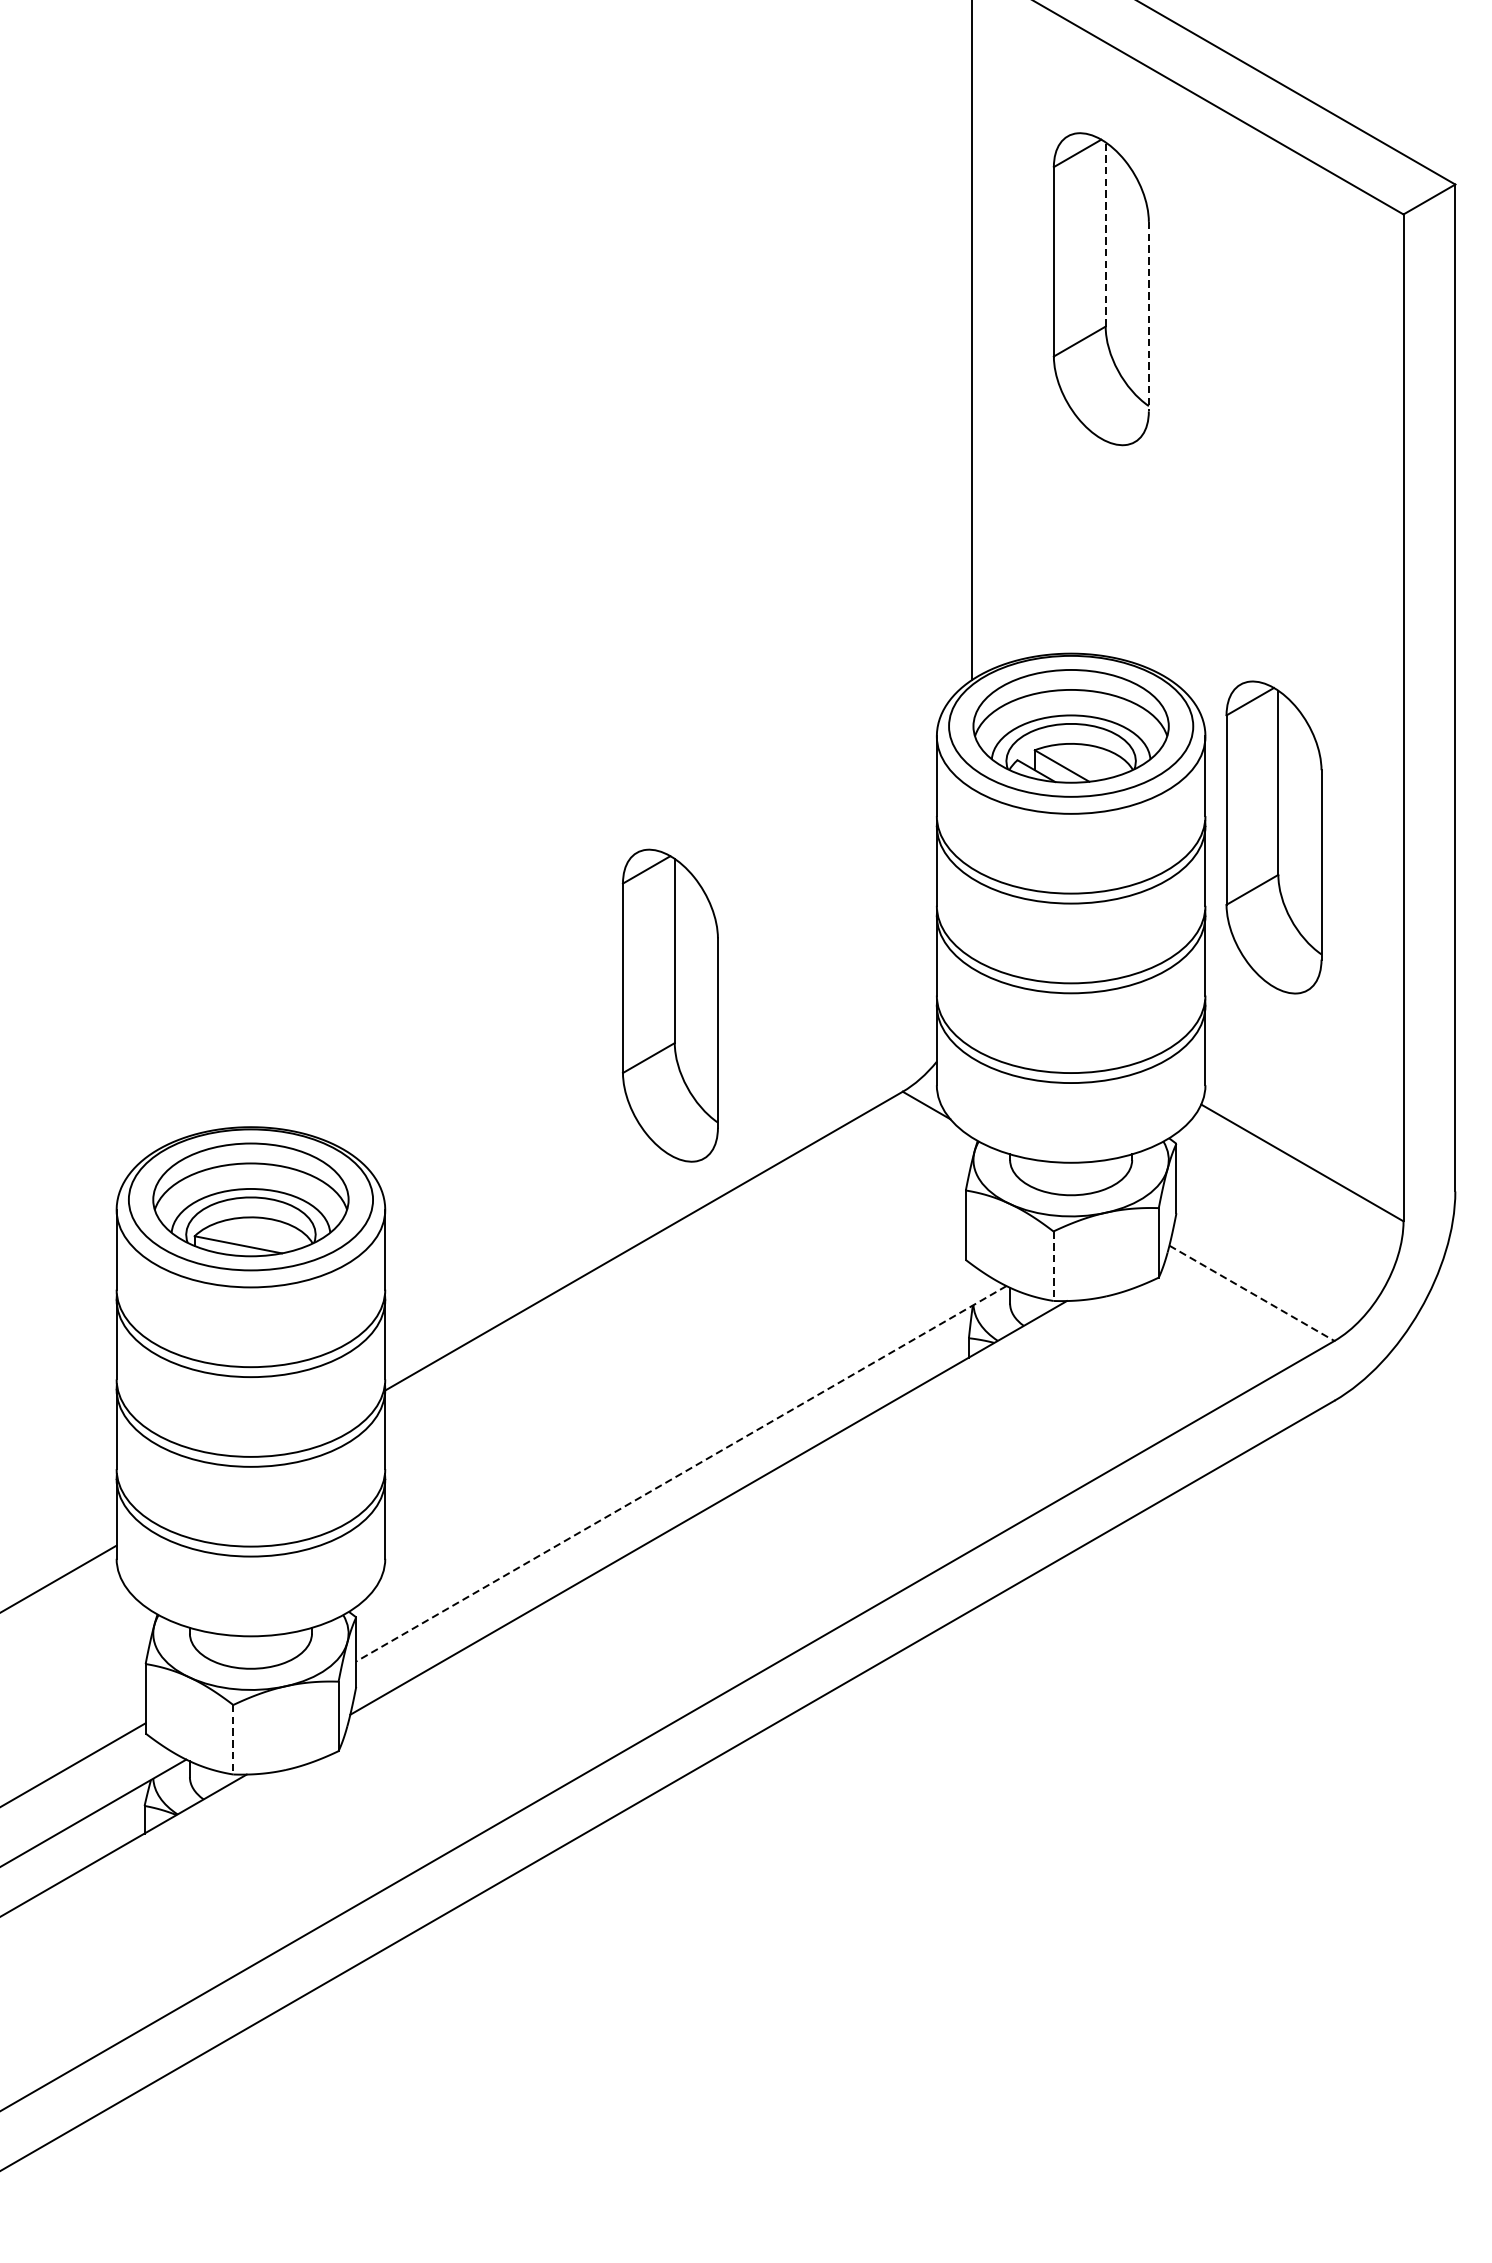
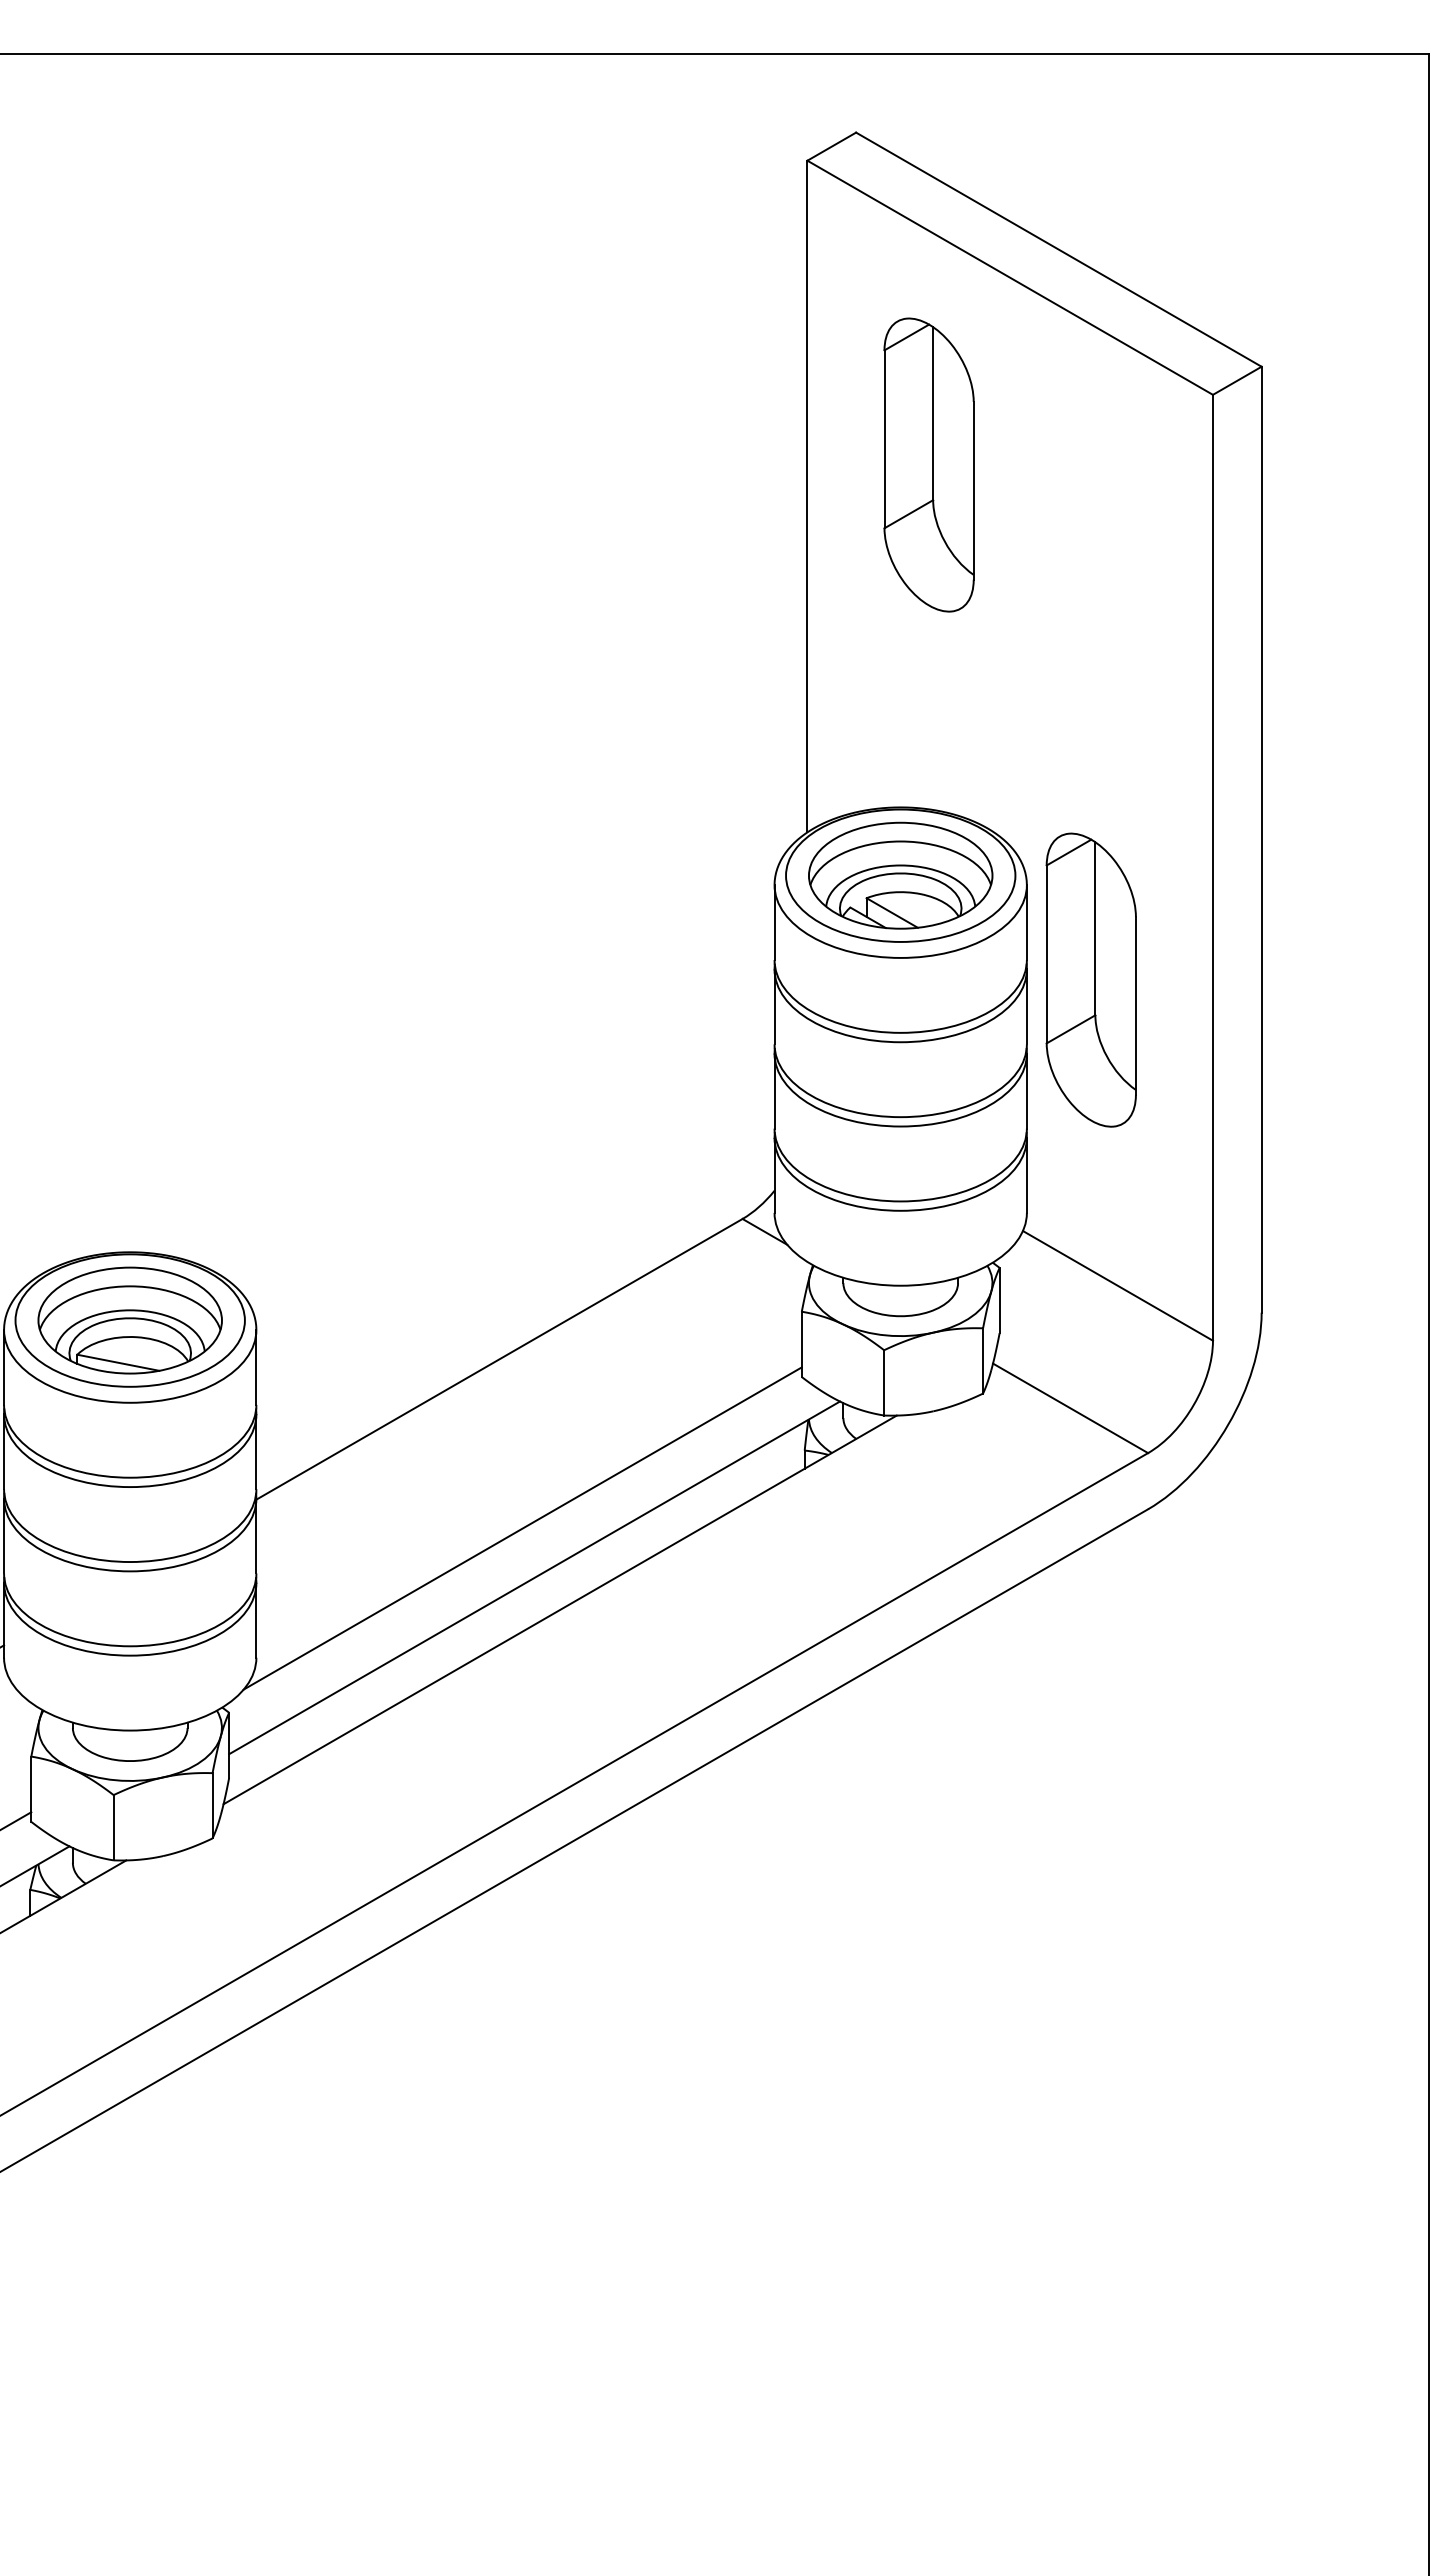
line: (1106, 234) -> (933, 413), dashed -> solid
line: (1148, 316) -> (973, 490), dashed -> solid
part: (669, 1005) -> (523, 1137), removed
line: (1053, 1265) -> (884, 1382), dashed -> solid
line: (1251, 1293) -> (1070, 1408), dashed -> solid
line: (668, 1421) -> (522, 1528), added
line: (681, 1473) -> (534, 1577), dashed -> solid
line: (233, 1739) -> (113, 1827), dashed -> solid

